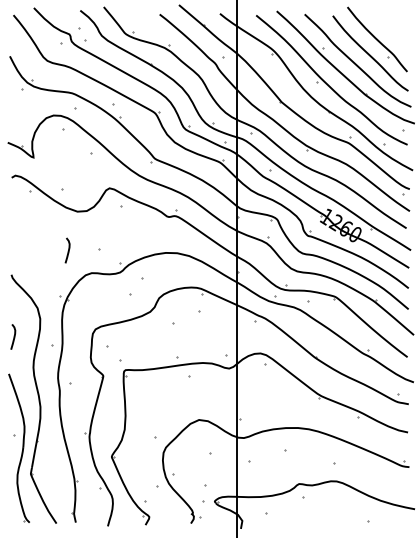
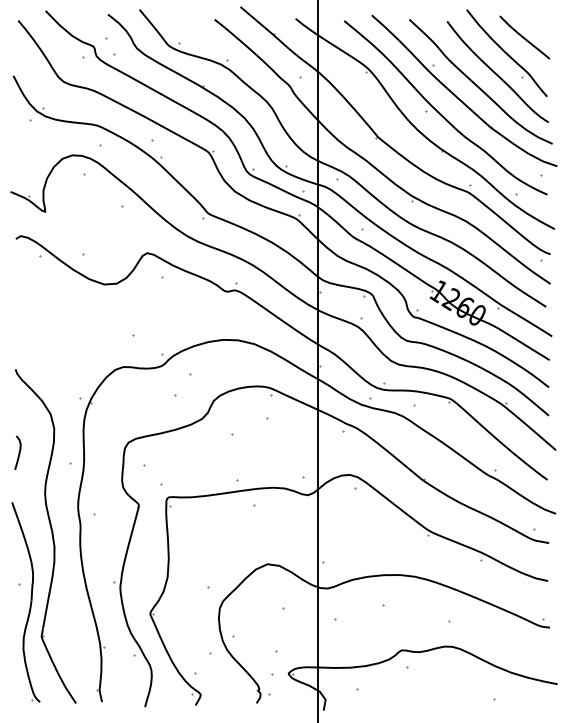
curve: (390, 27) -> (524, 37), added
curve: (68, 250) -> (91, 336), removed

